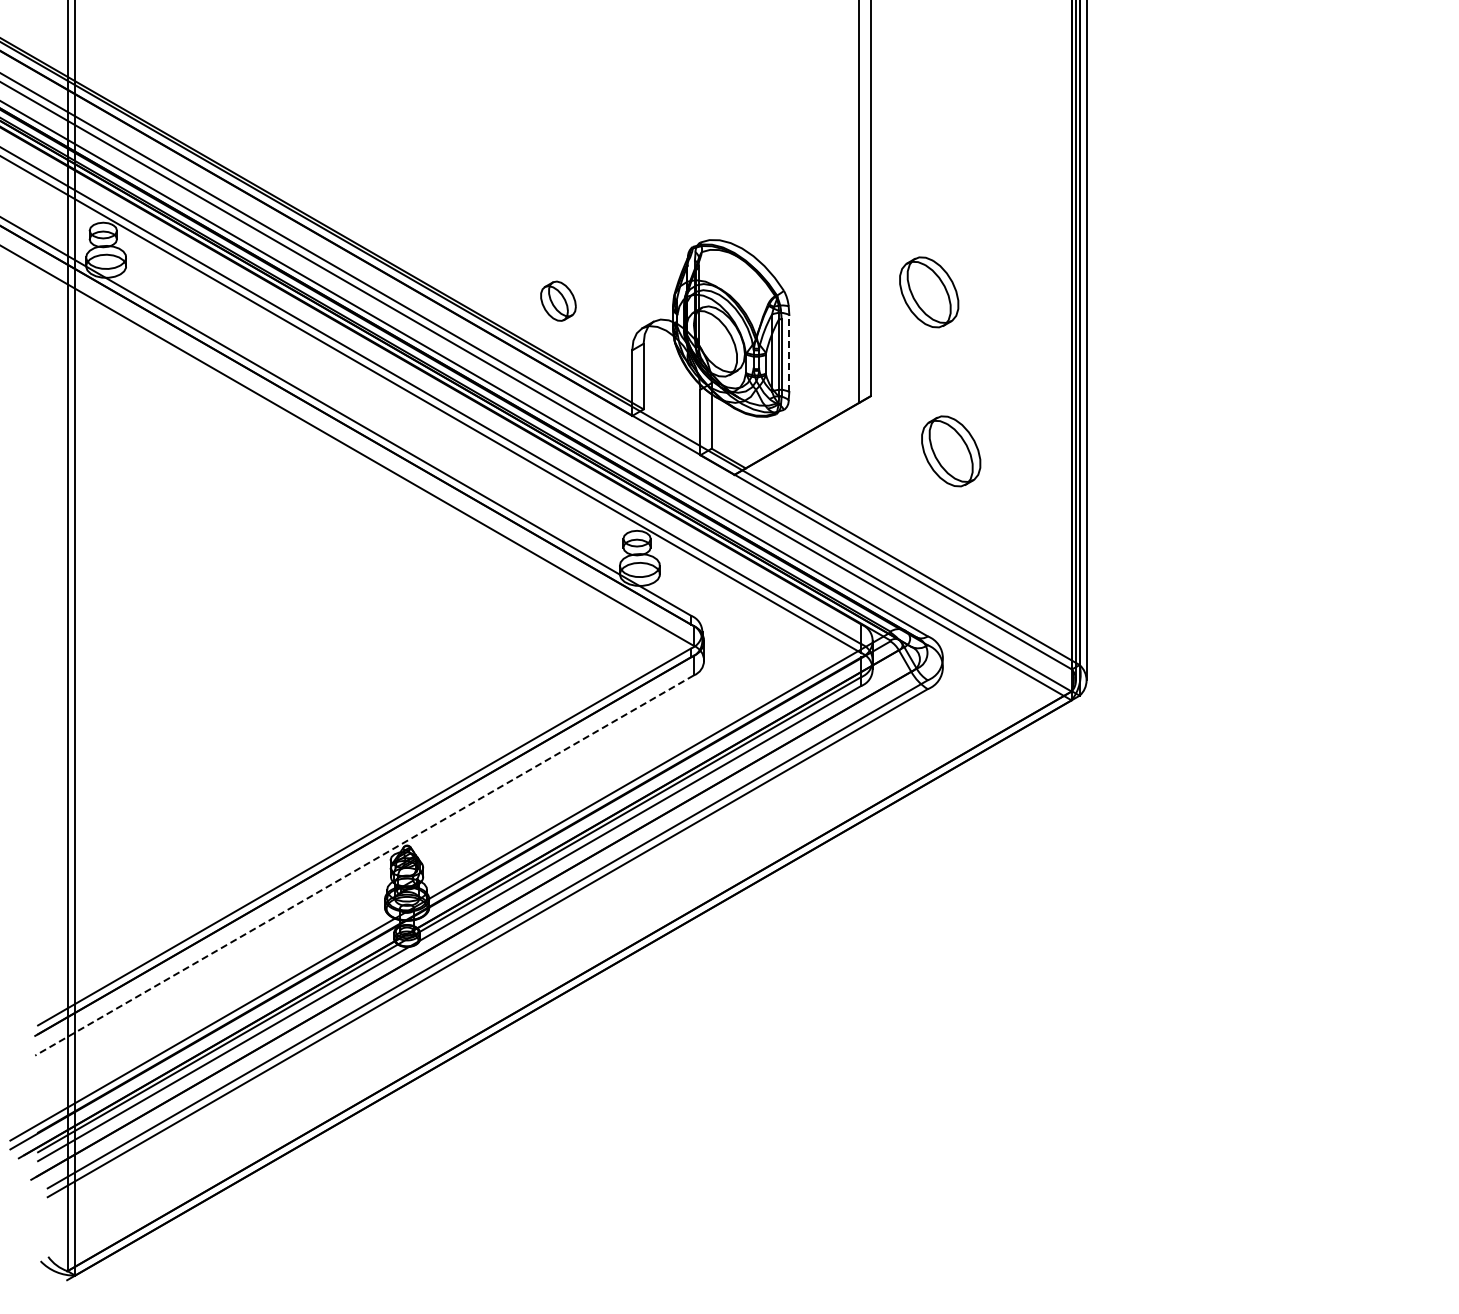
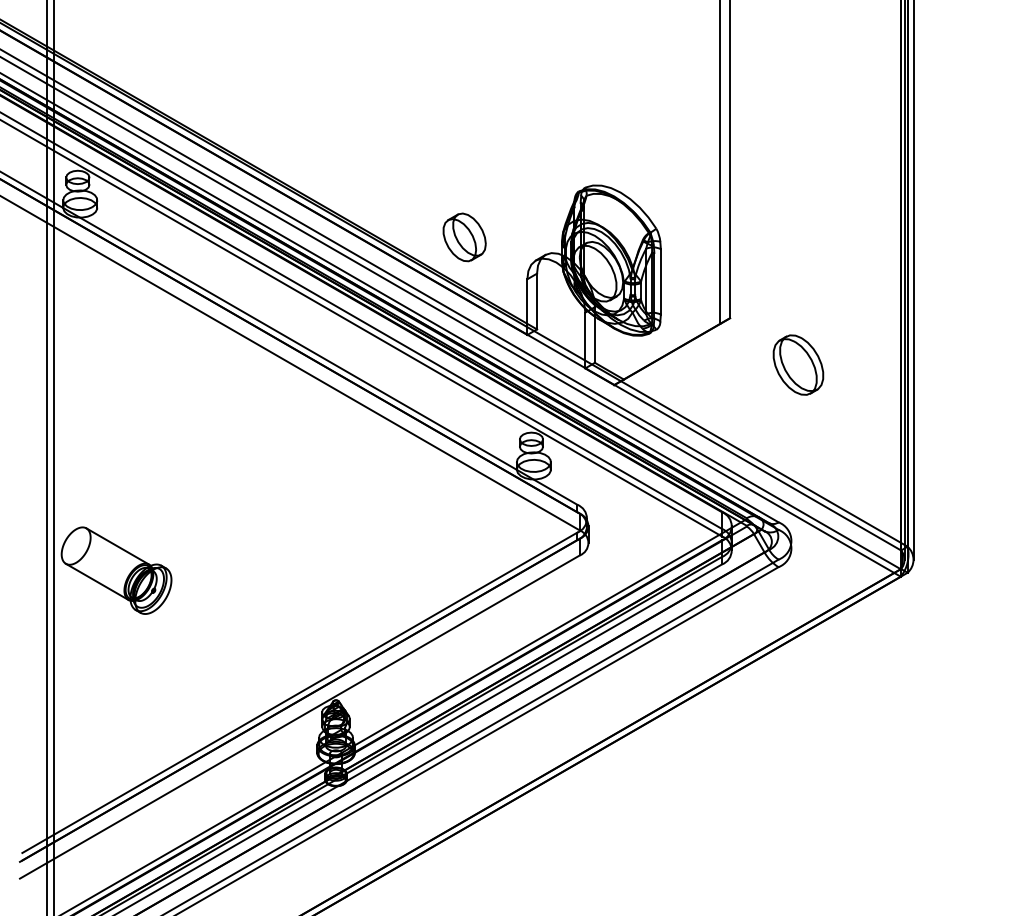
part: (929, 292) -> (780, 230), removed
part: (558, 301) -> (464, 237), size x1.43
line: (789, 353) -> (661, 281), dashed -> solid
part: (148, 693) -> (116, 570), added
line: (364, 865) -> (299, 717), dashed -> solid

